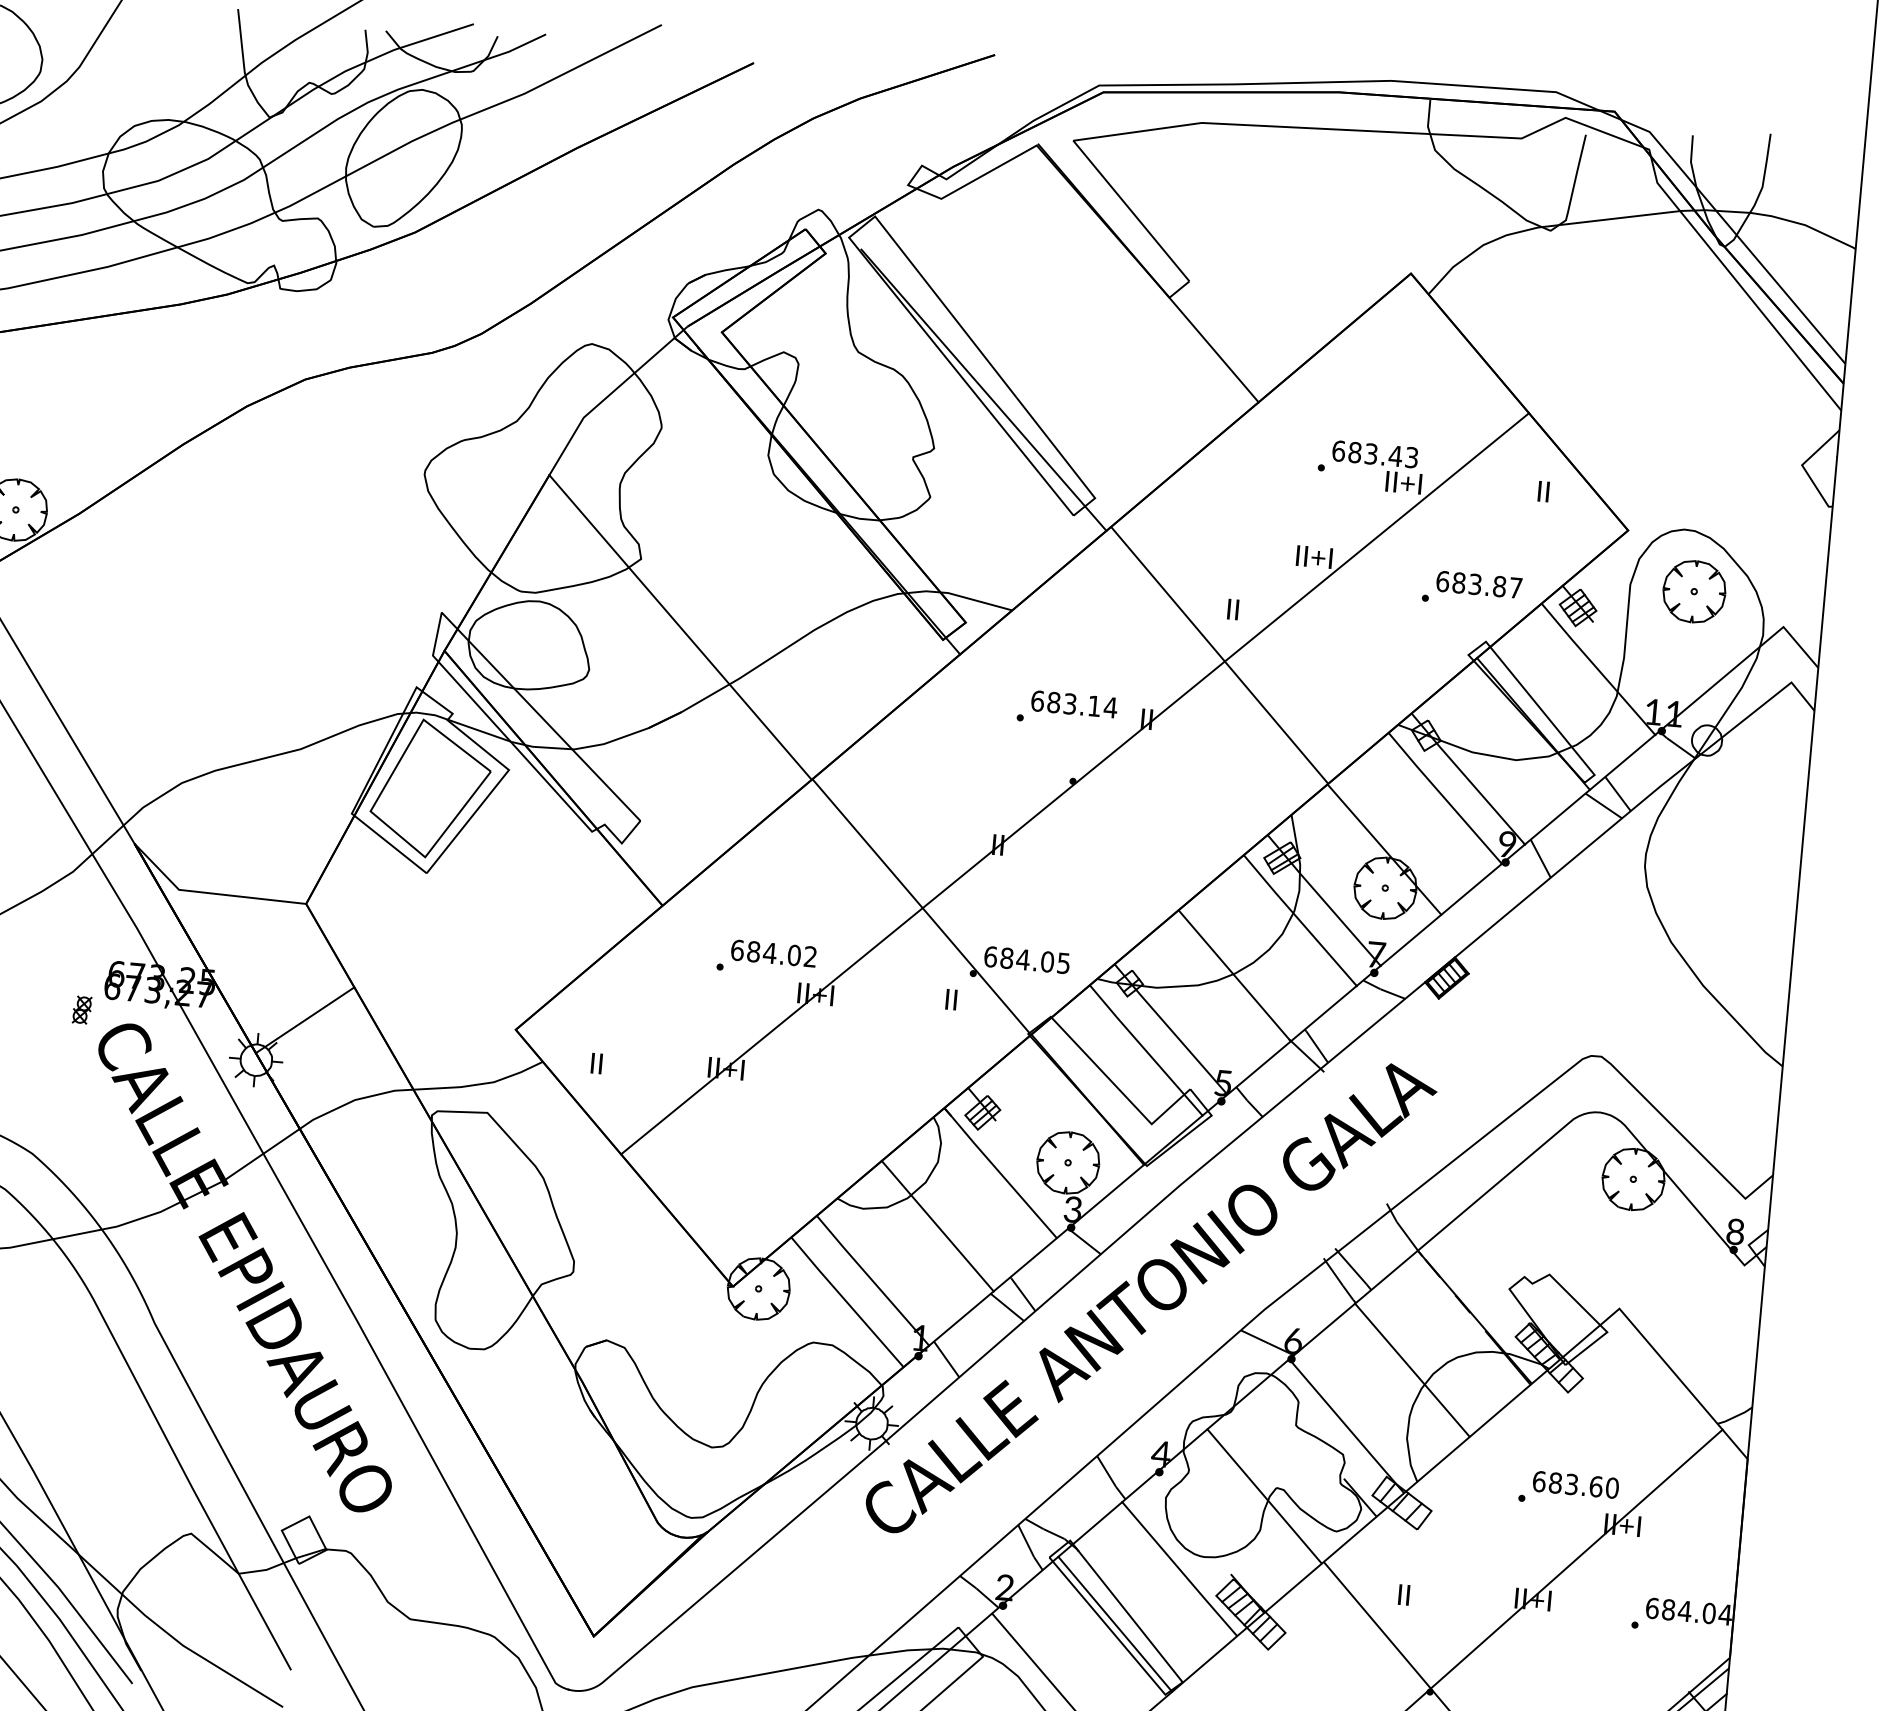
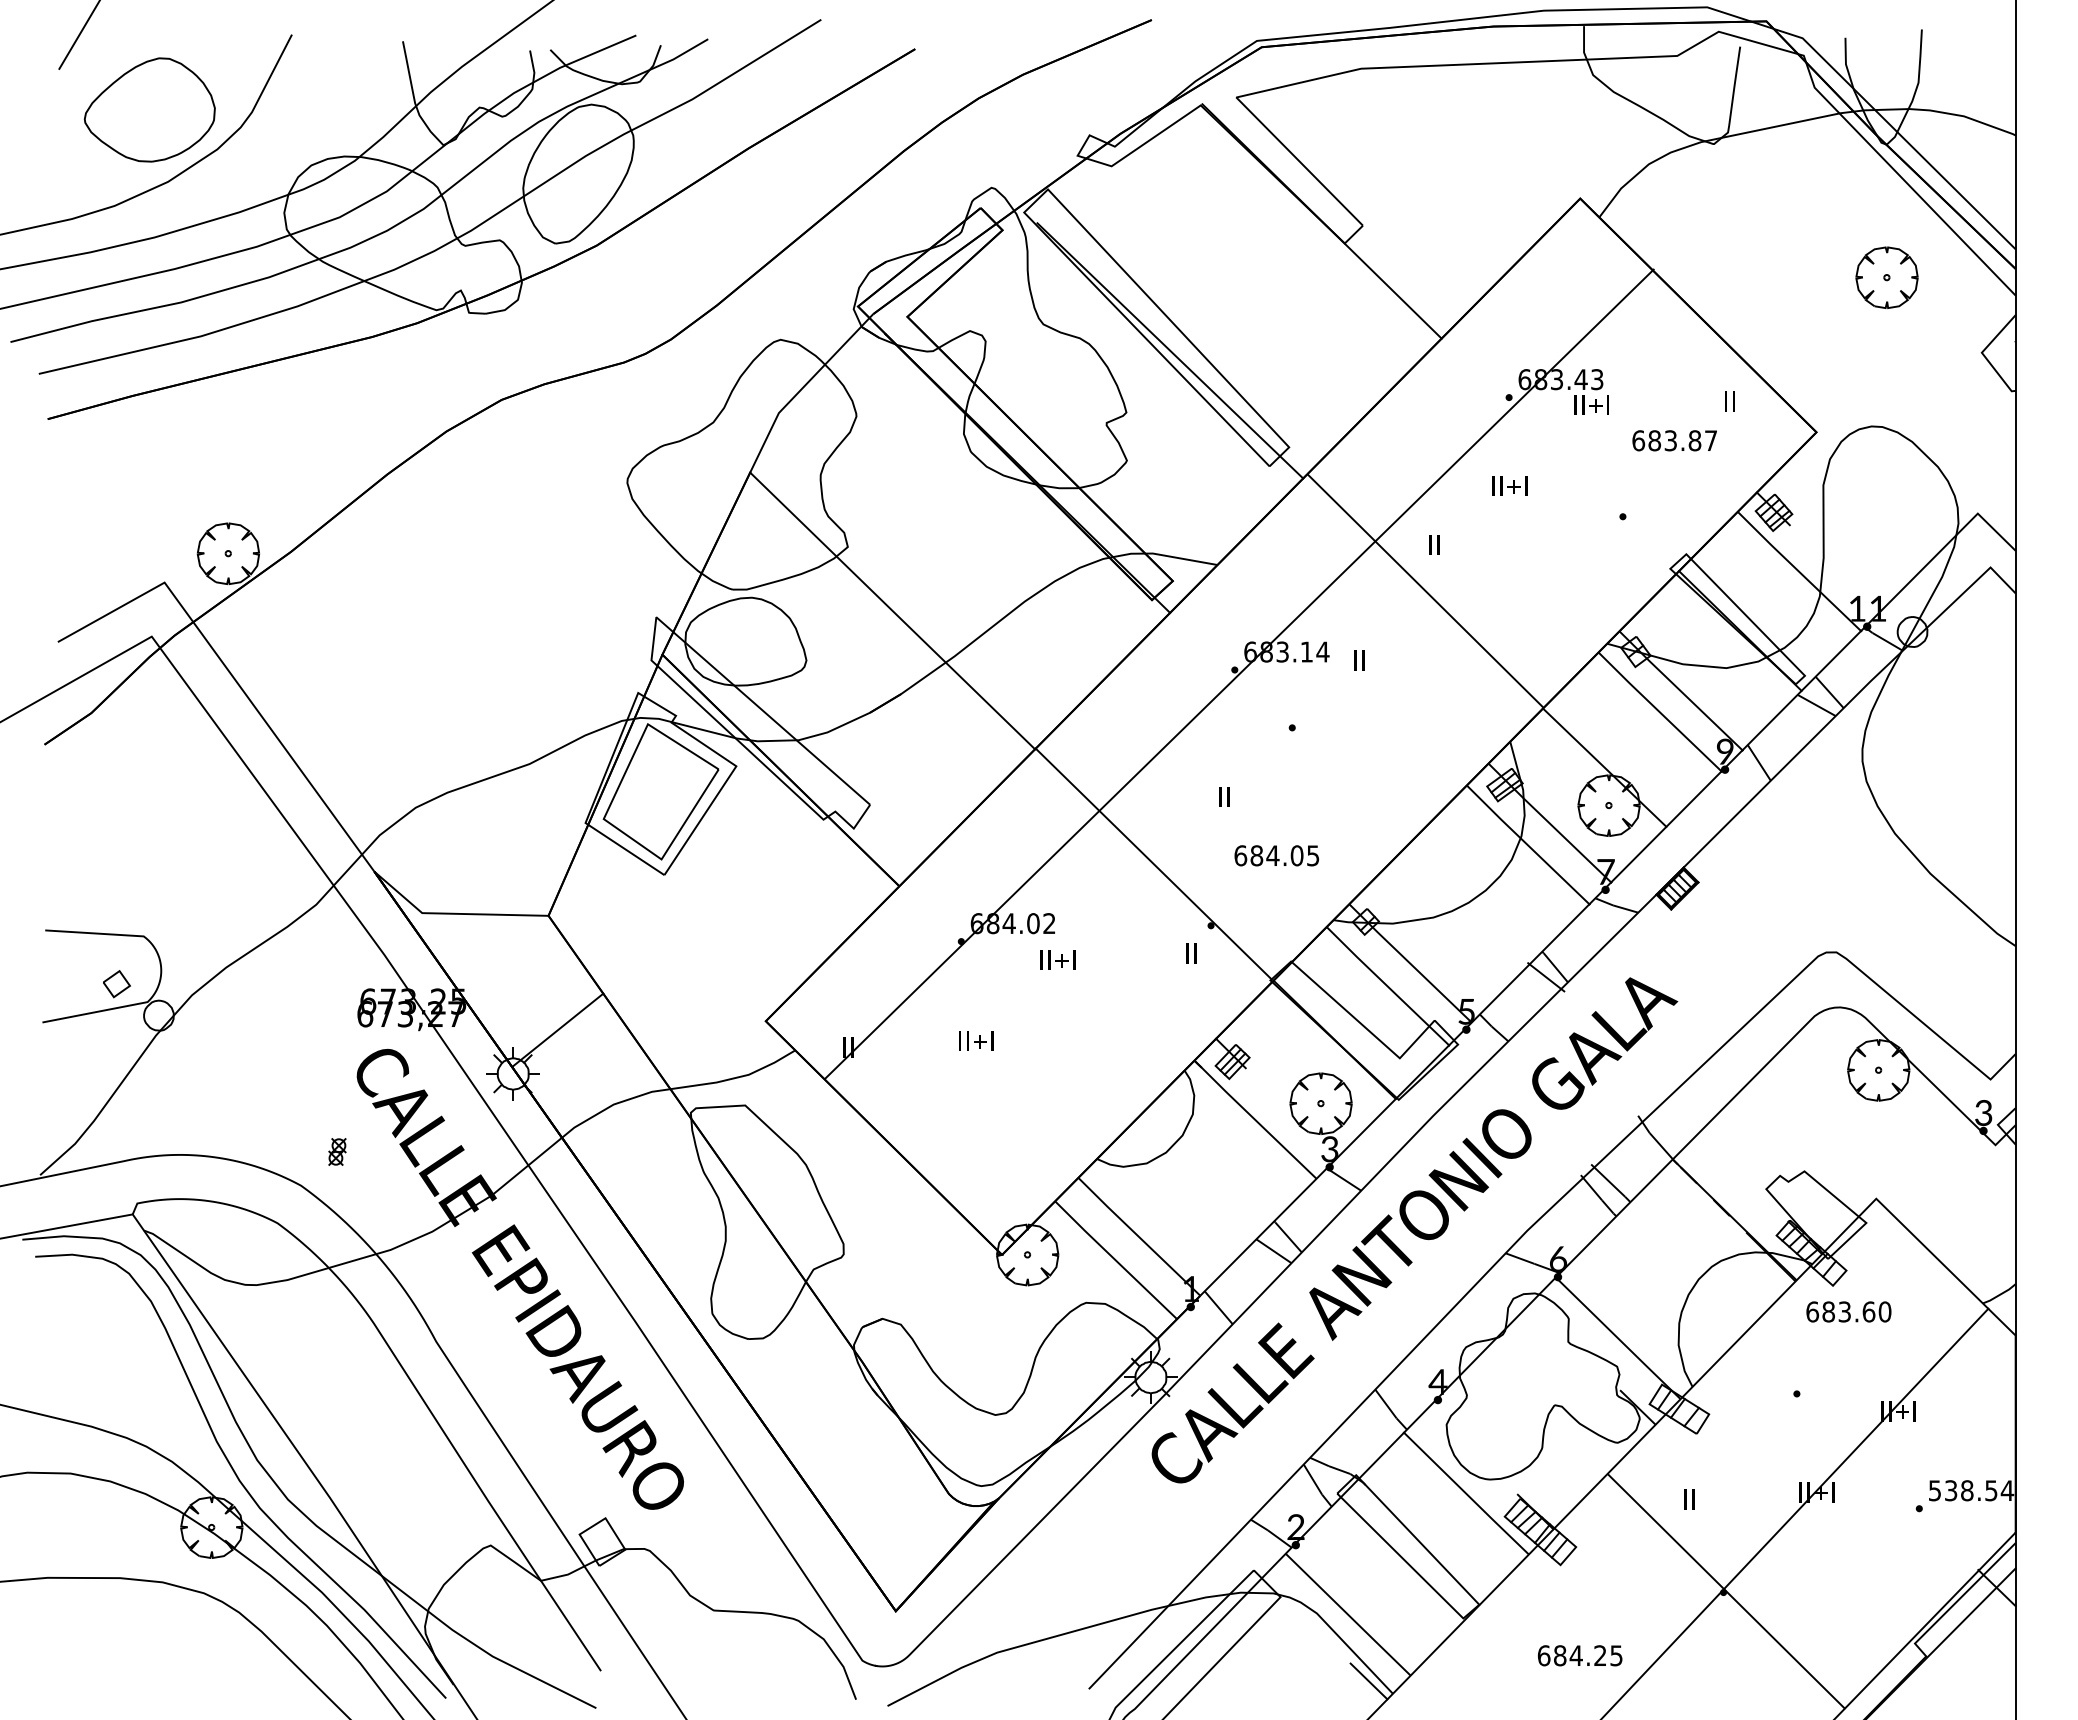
text: (1479, 584) -> (1674, 440), moved
part: (1693, 591) -> (1886, 277), moved
line: (1075, 783) -> (1239, 673), moved
text: (1026, 959) -> (1276, 855), moved
line: (1234, 975) -> (1468, 904), removed
part: (82, 1009) -> (337, 1151), moved
line: (937, 1226) -> (1198, 1177), removed
text: (1735, 1231) -> (1983, 1112), 8 -> 3
line: (1412, 1369) -> (1677, 1276), removed
text: (1575, 1484) -> (1848, 1311), moved
line: (1264, 1496) -> (1543, 1414), removed
text: (1680, 1610) -> (1962, 1490), 684.04 -> 538.54
line: (1114, 1624) -> (1407, 1553), removed

